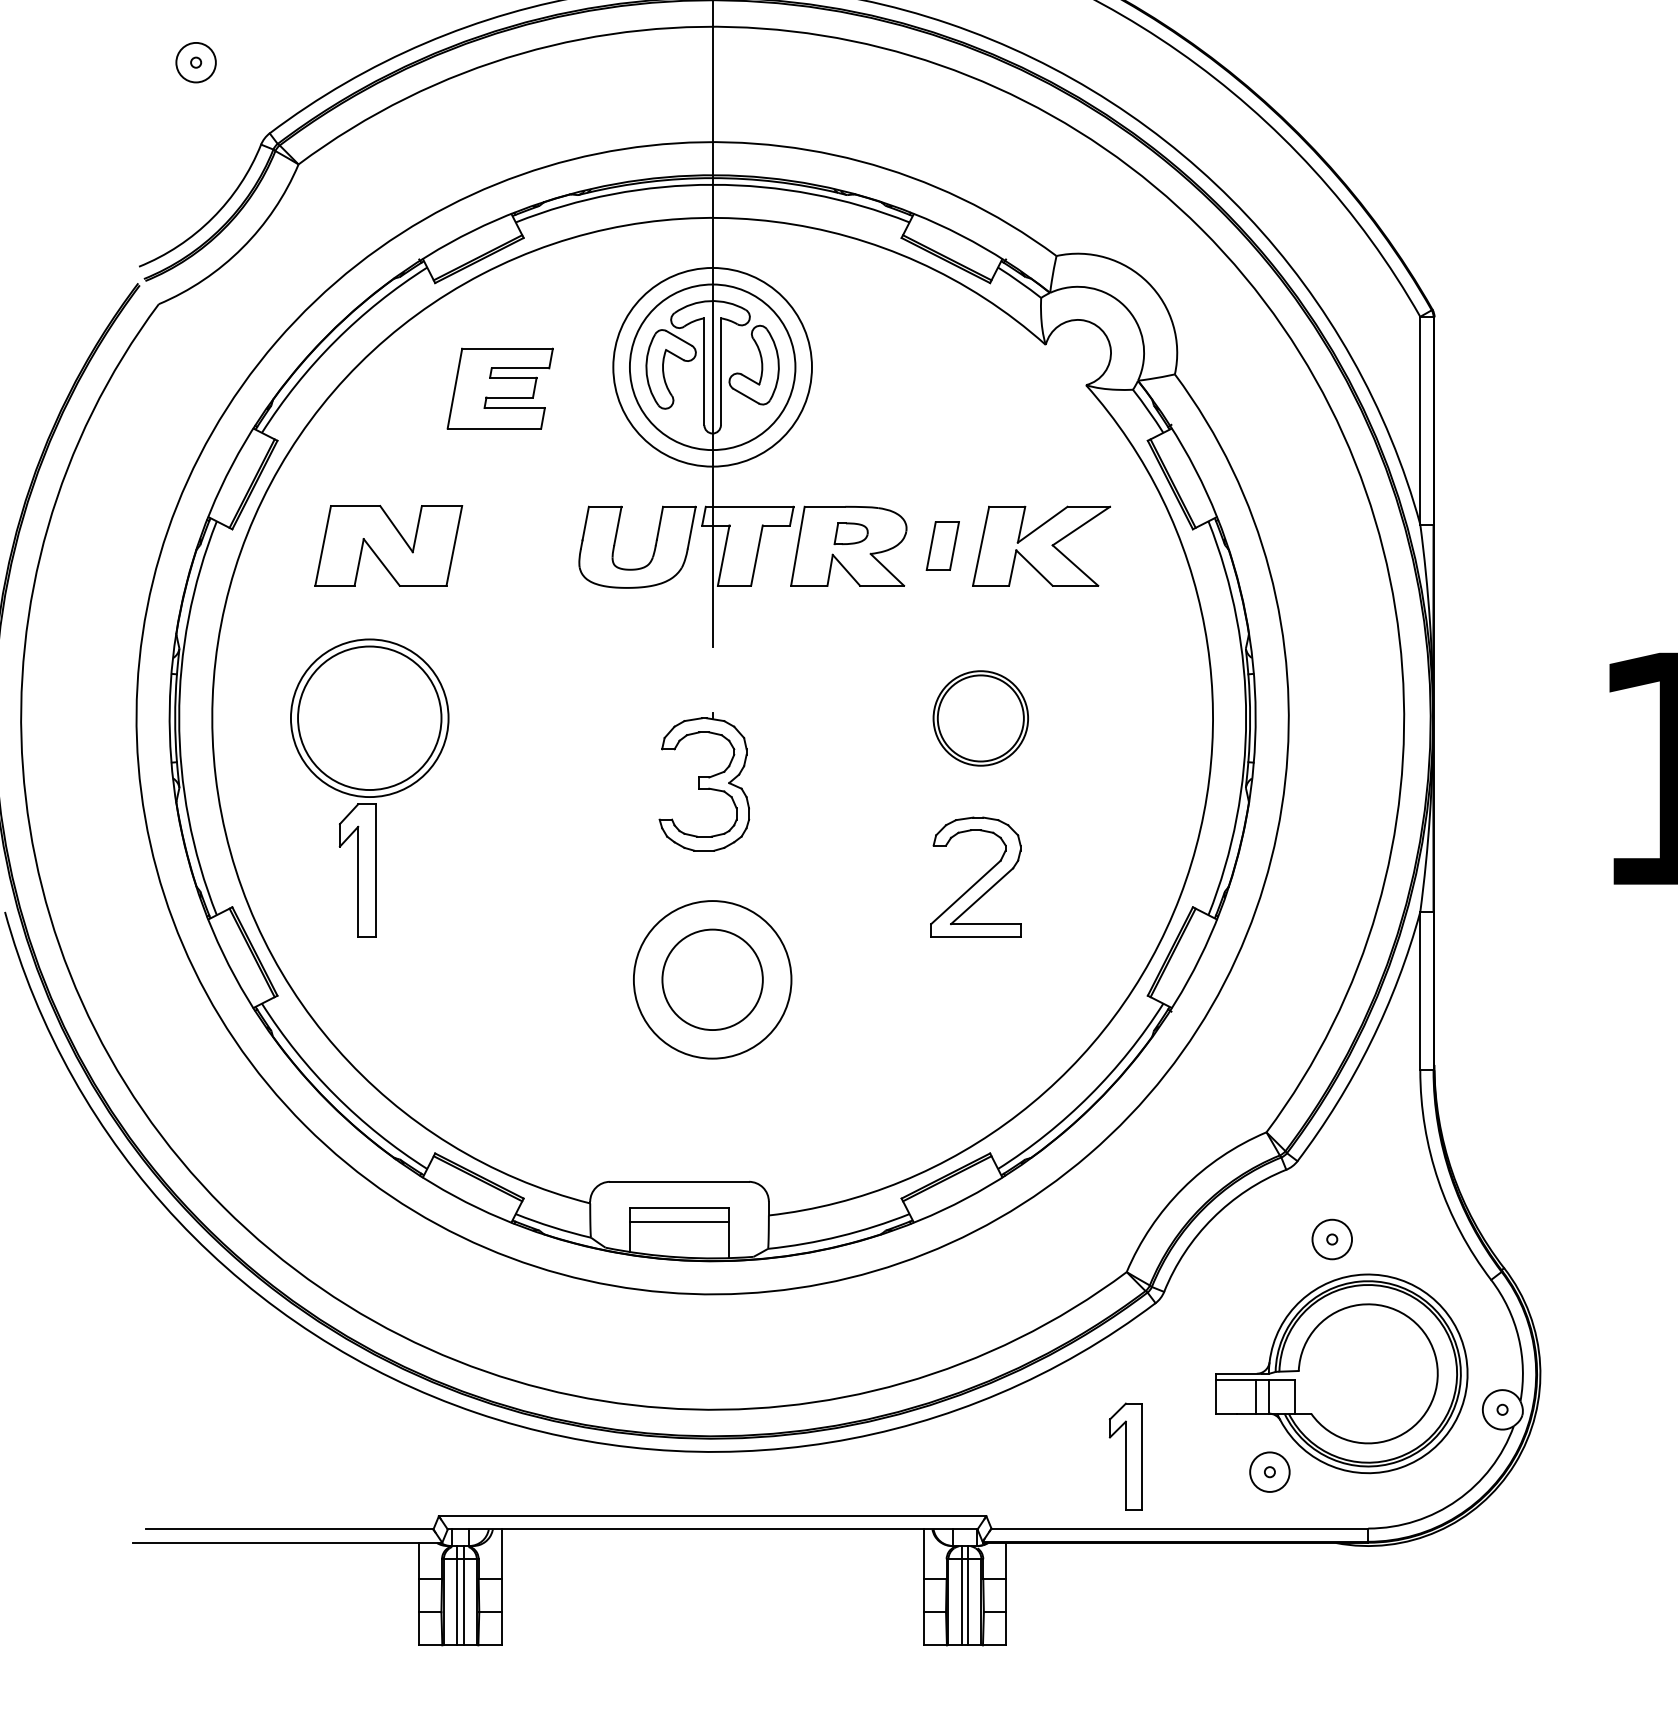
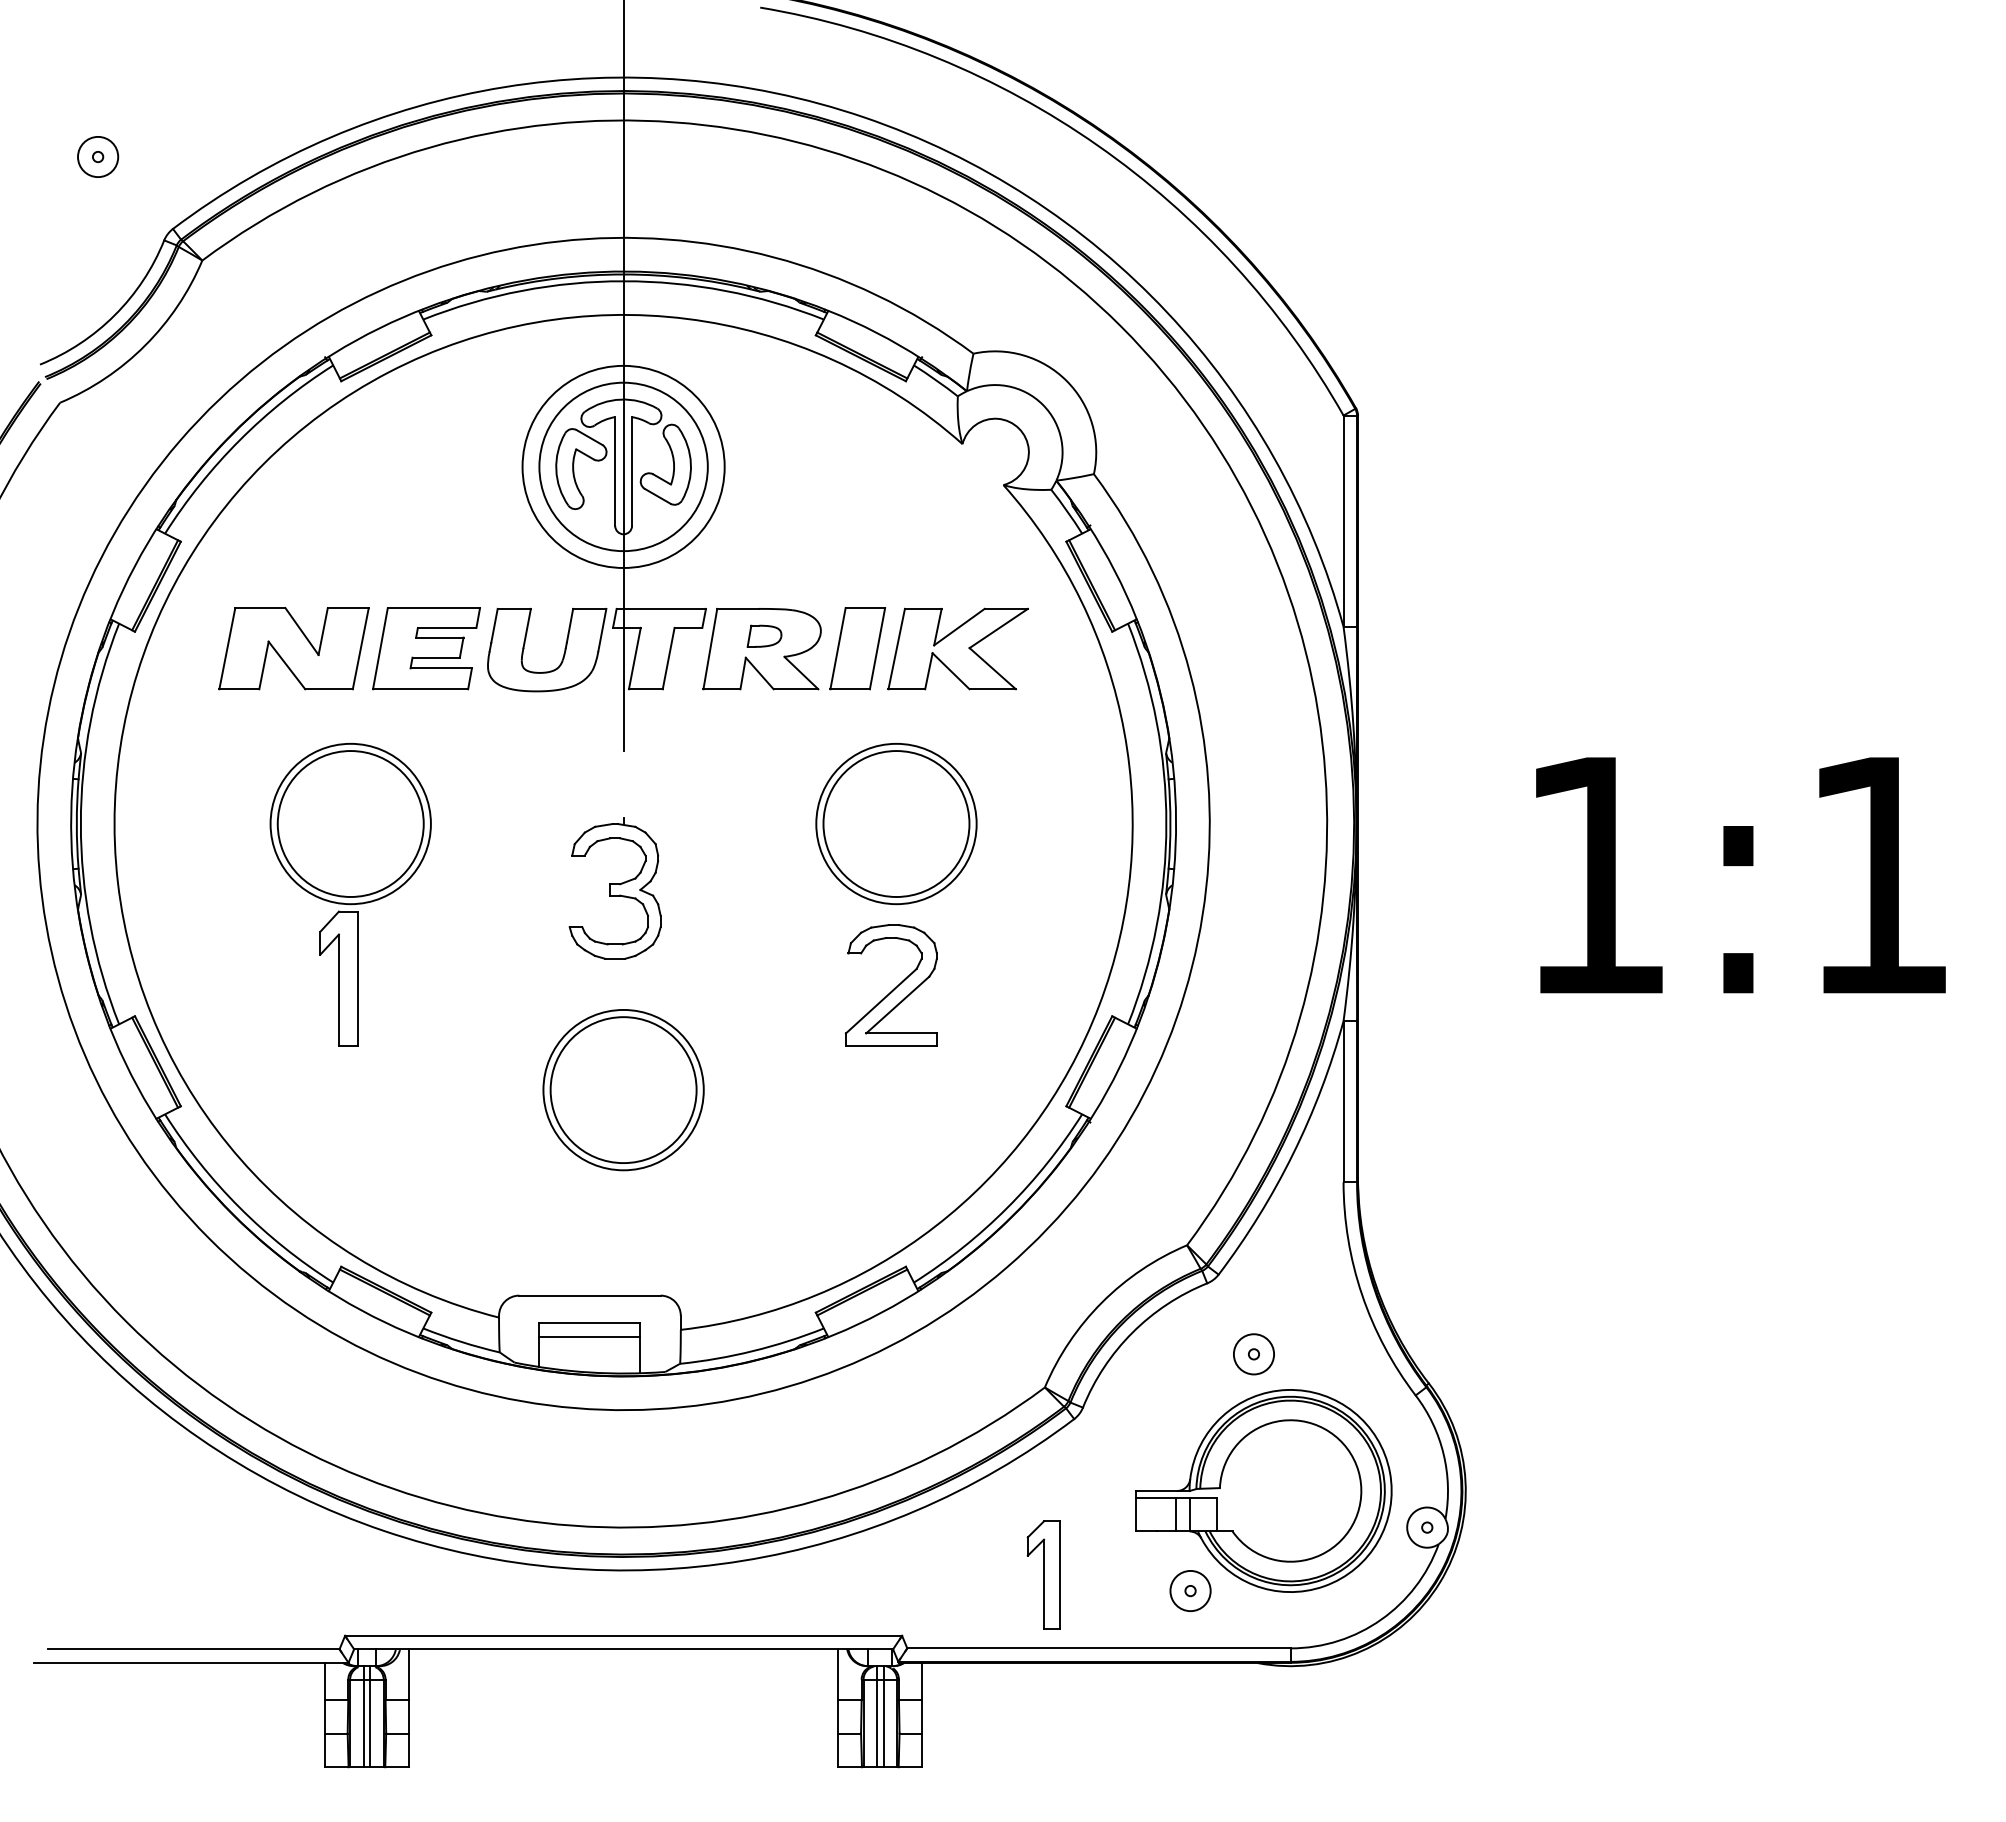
part: (500, 388) -> (426, 648), moved
part: (942, 545) -> (857, 648), size x1.67
part: (980, 718) -> (896, 824), size x1.67
part: (369, 787) -> (350, 894), moved
circle: (712, 980) -> (623, 1090), size x1.43

